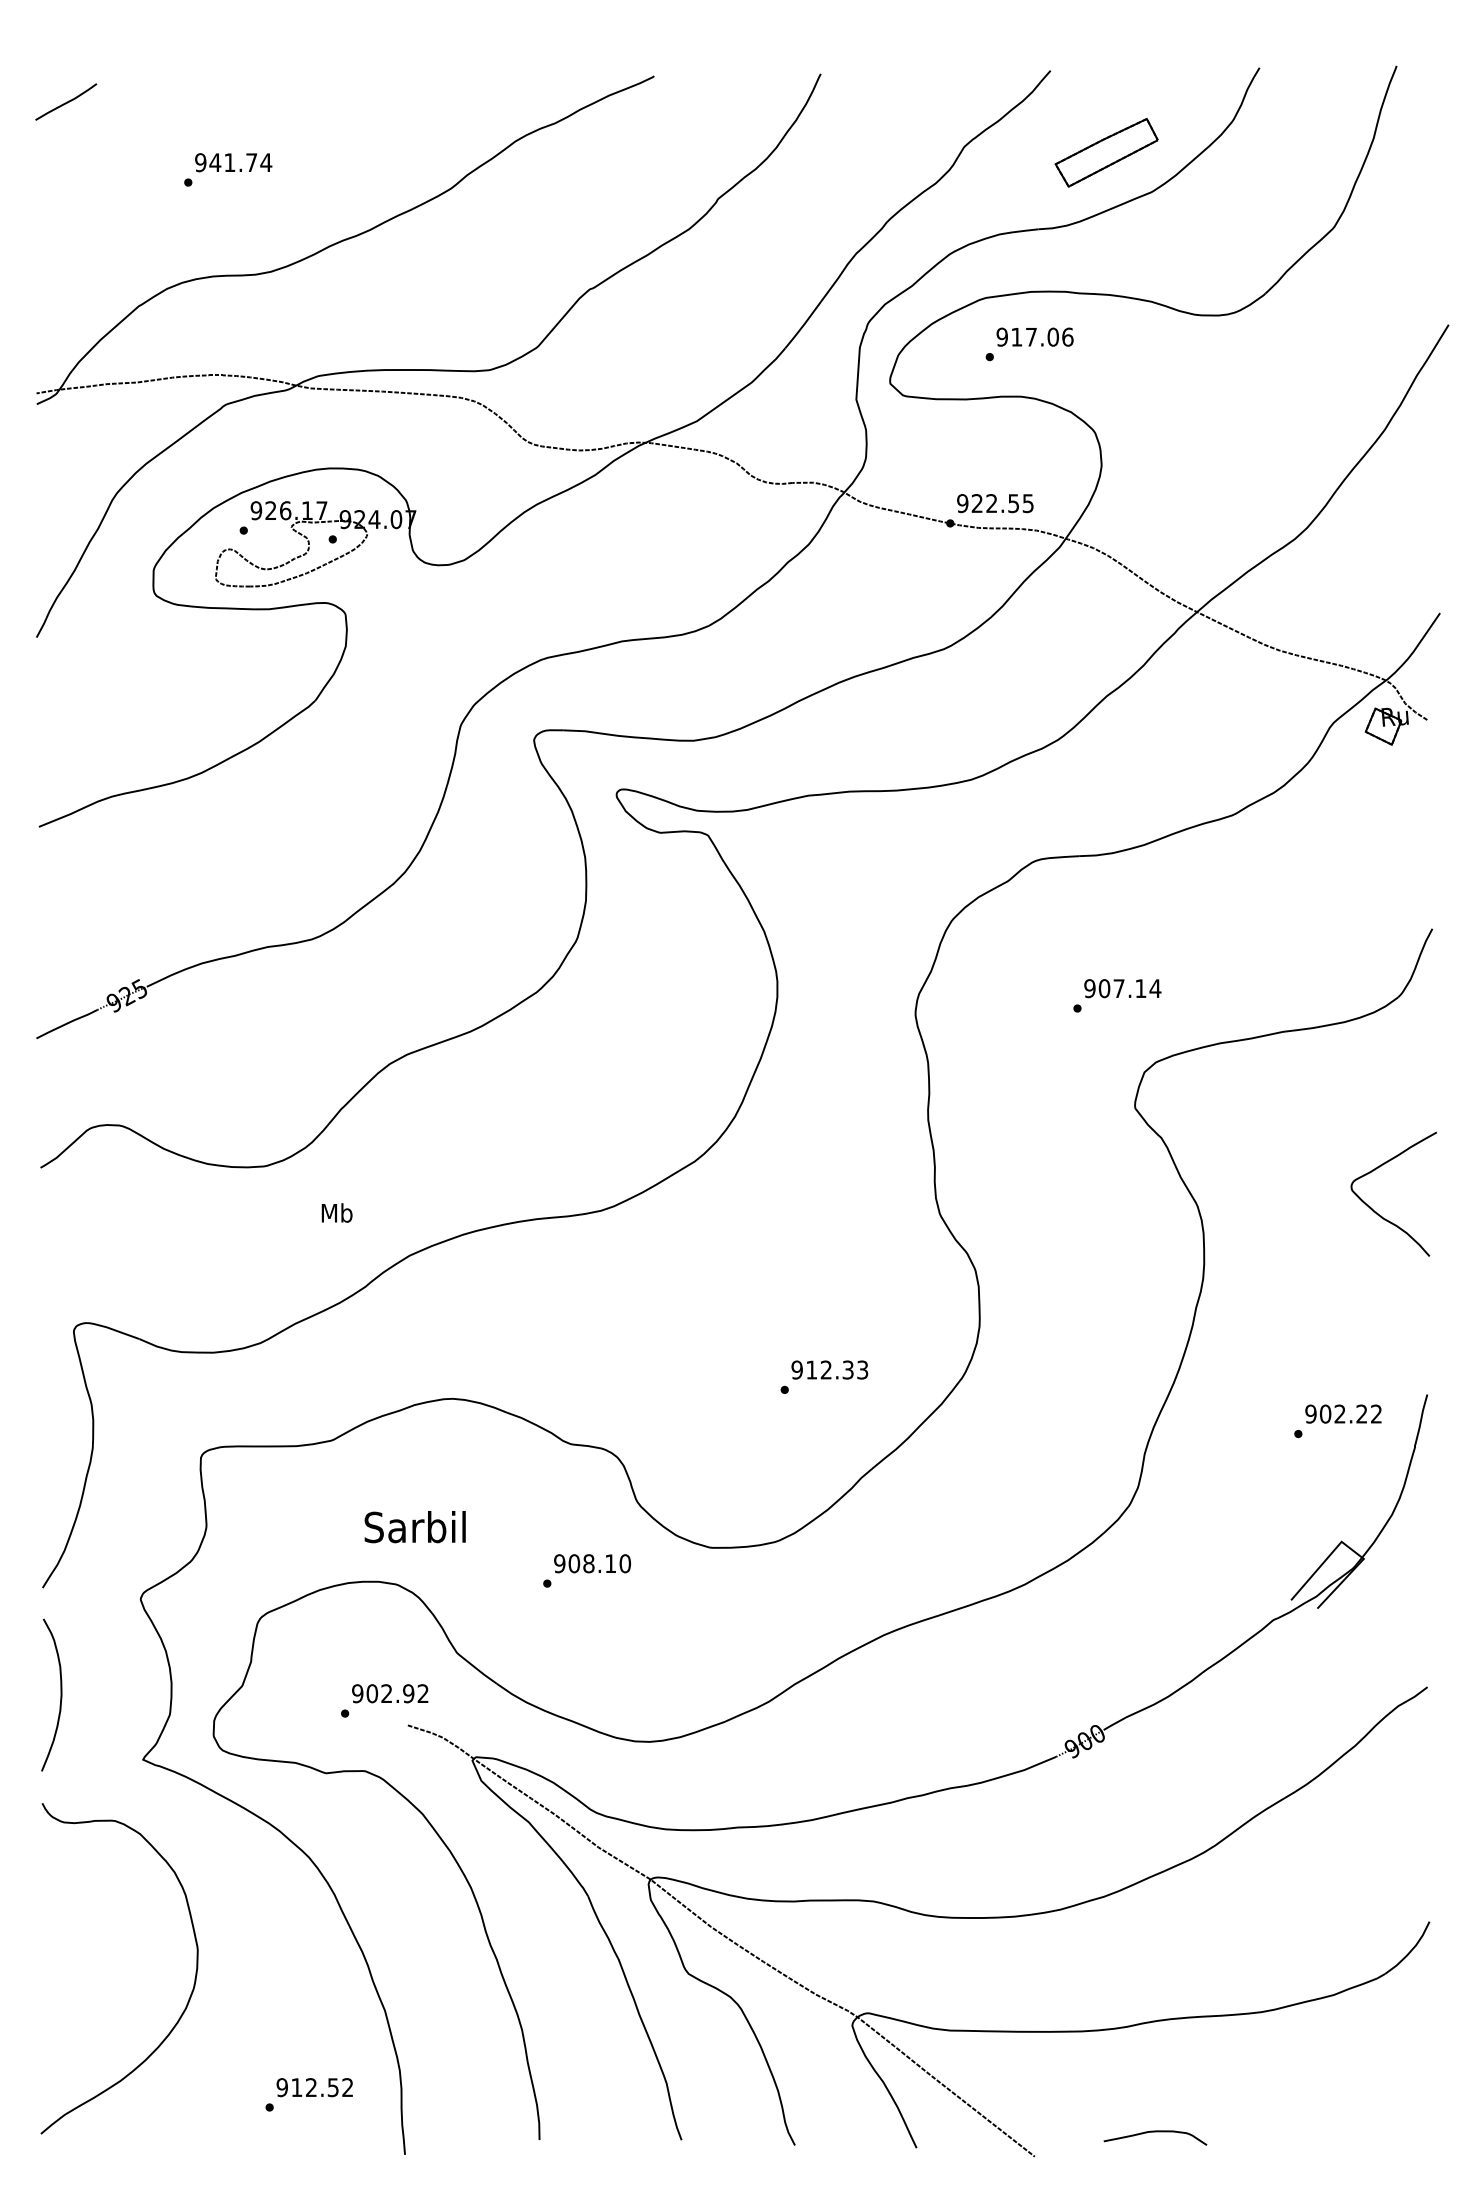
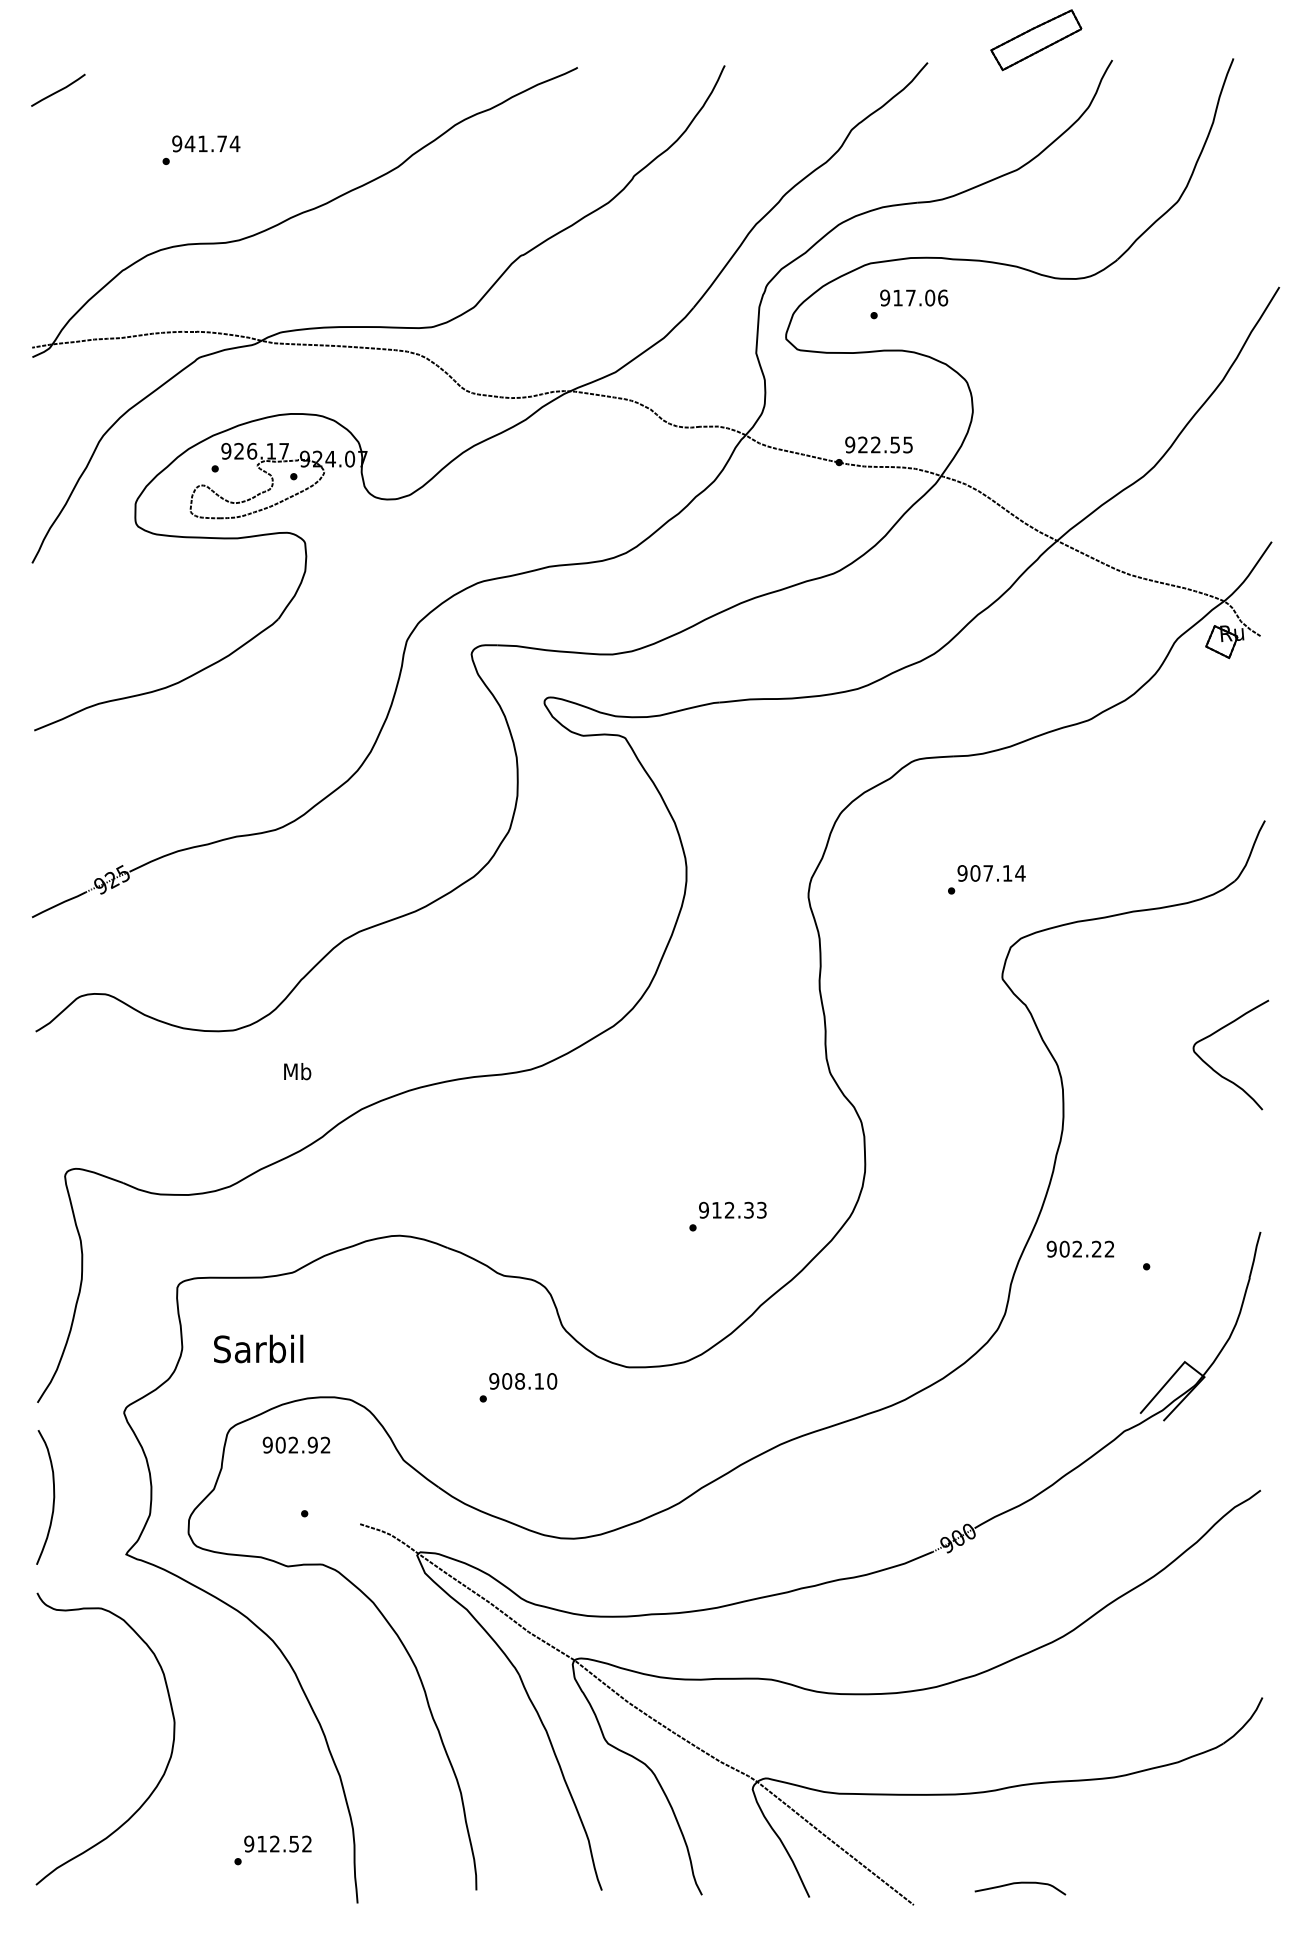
part: (1106, 153) -> (1036, 40), moved
text: (1343, 1413) -> (1080, 1248), moved
text: (415, 1526) -> (258, 1348), moved
text: (390, 1692) -> (296, 1444), moved

